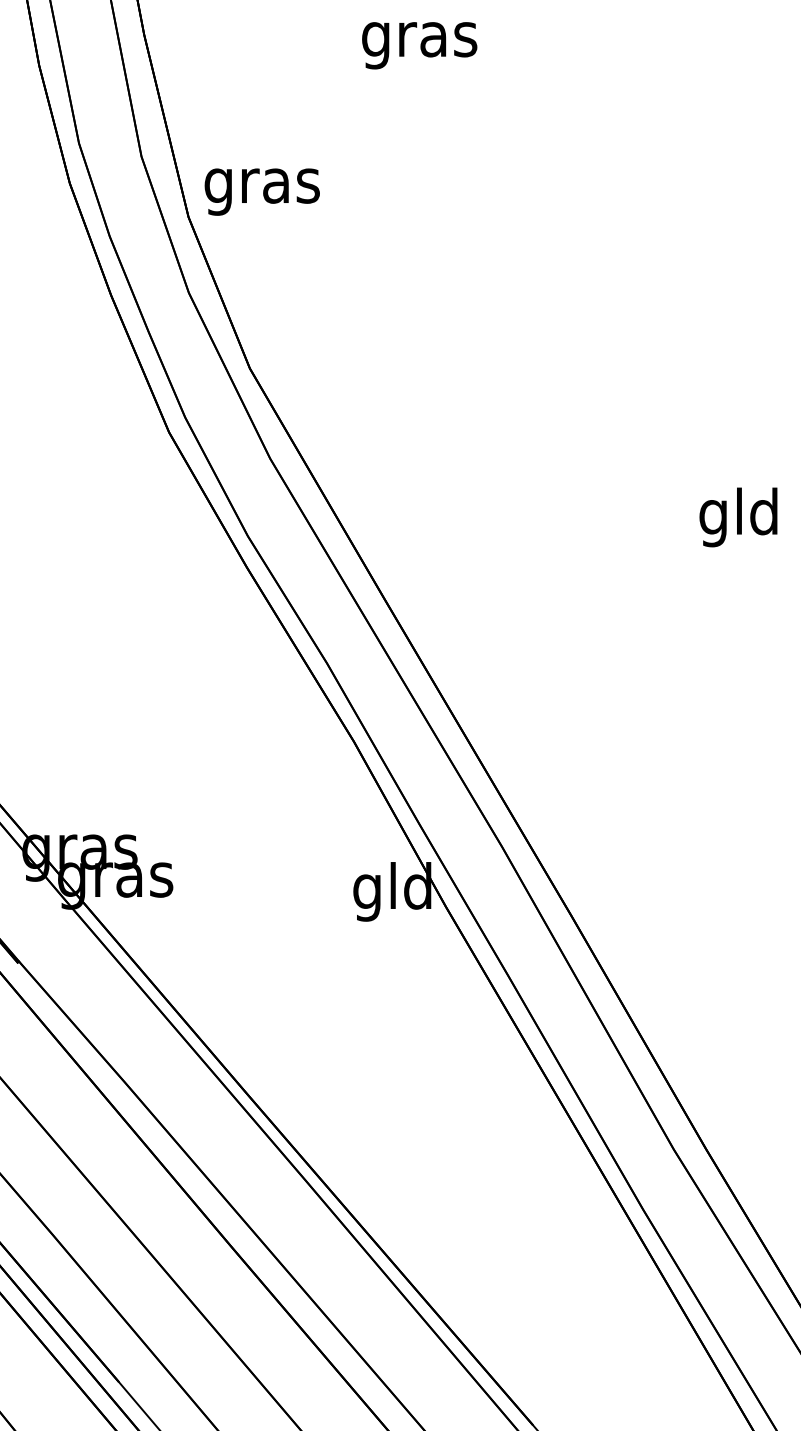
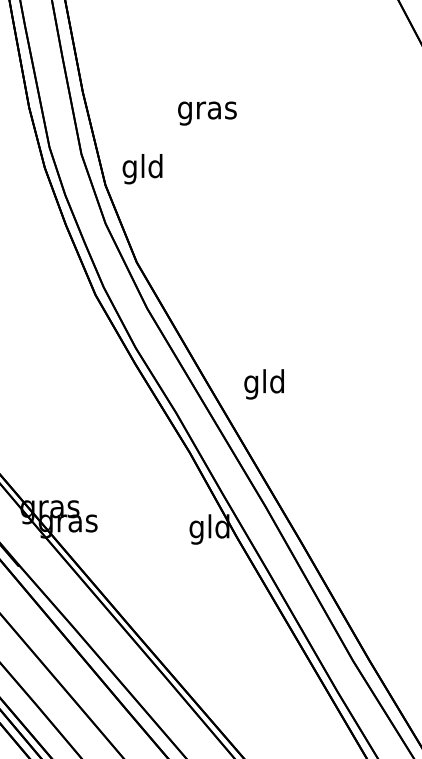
text: (419, 45) -> (207, 113), moved
text: (261, 186) -> (142, 169), gras -> gld
text: (737, 517) -> (263, 384), moved

